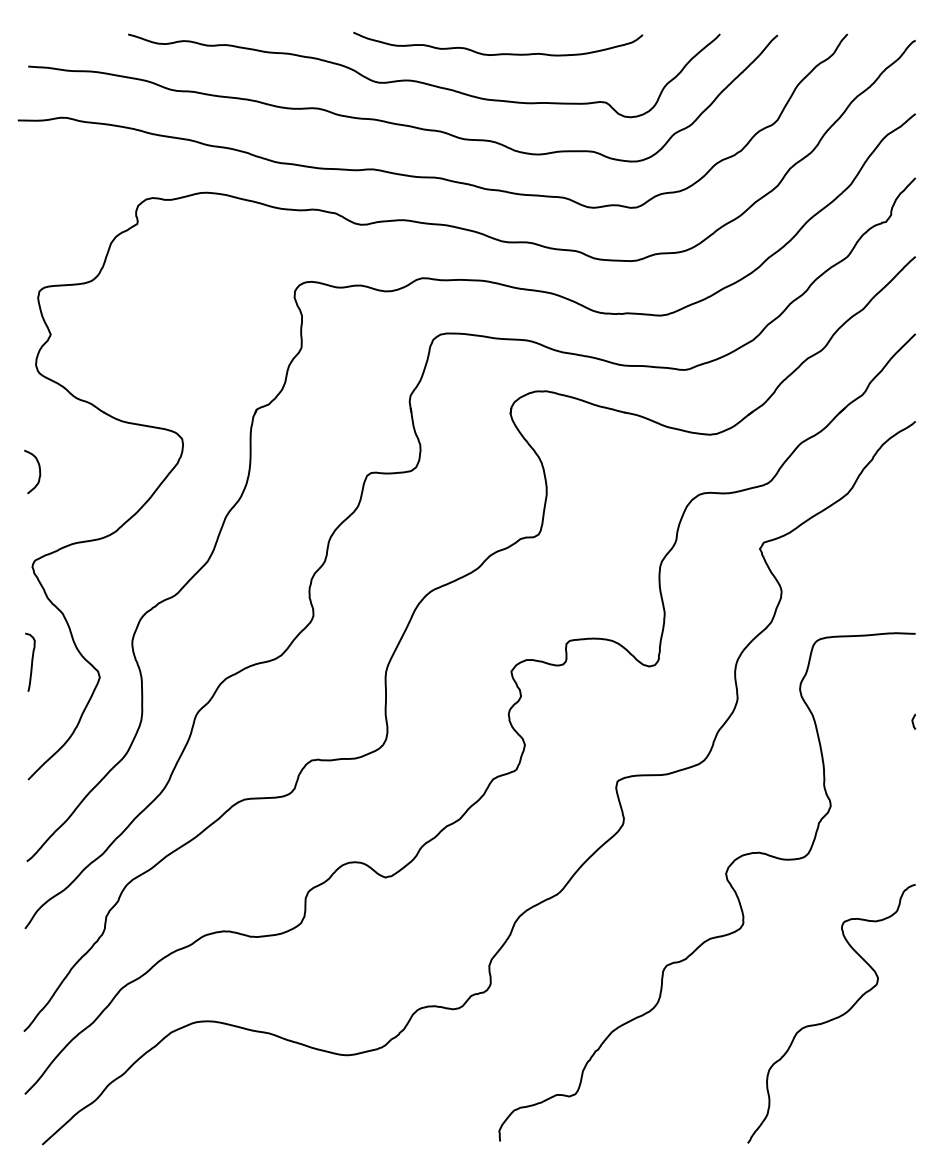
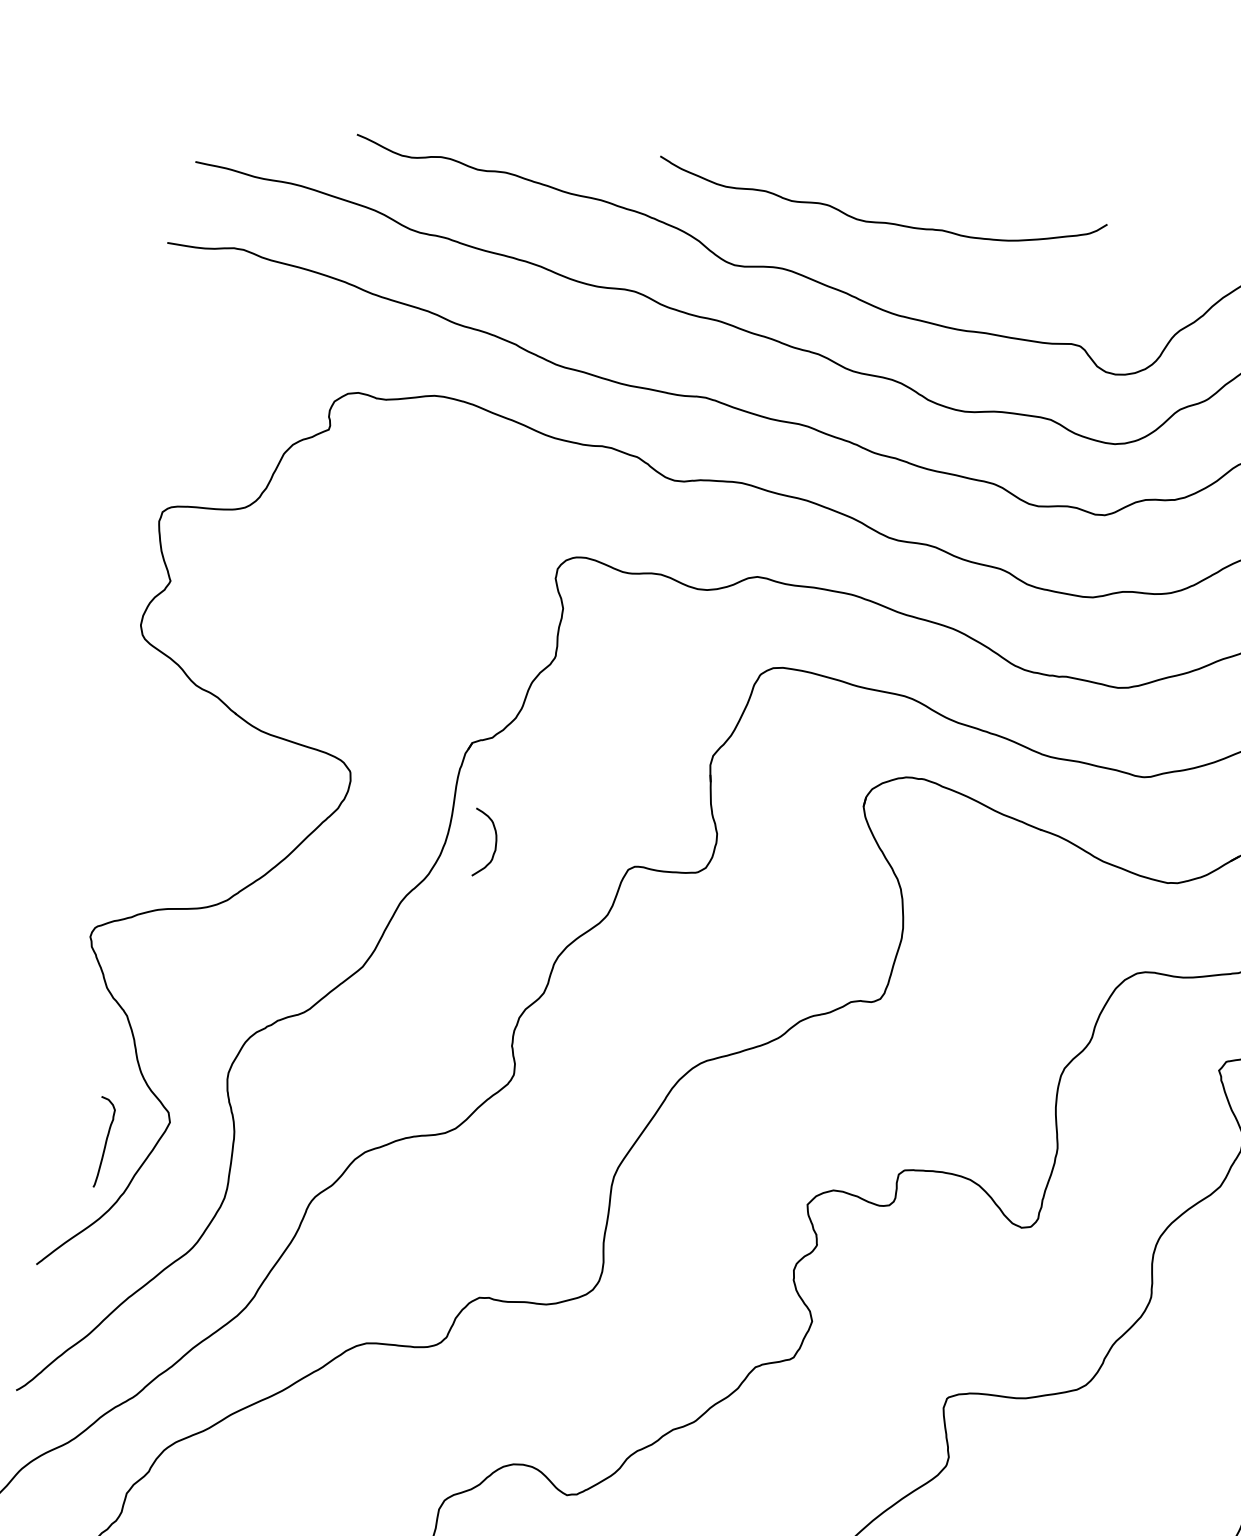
curve: (498, 53) -> (880, 221), moved
curve: (39, 471) -> (495, 844), moved
curve: (31, 661) -> (105, 1141), moved

